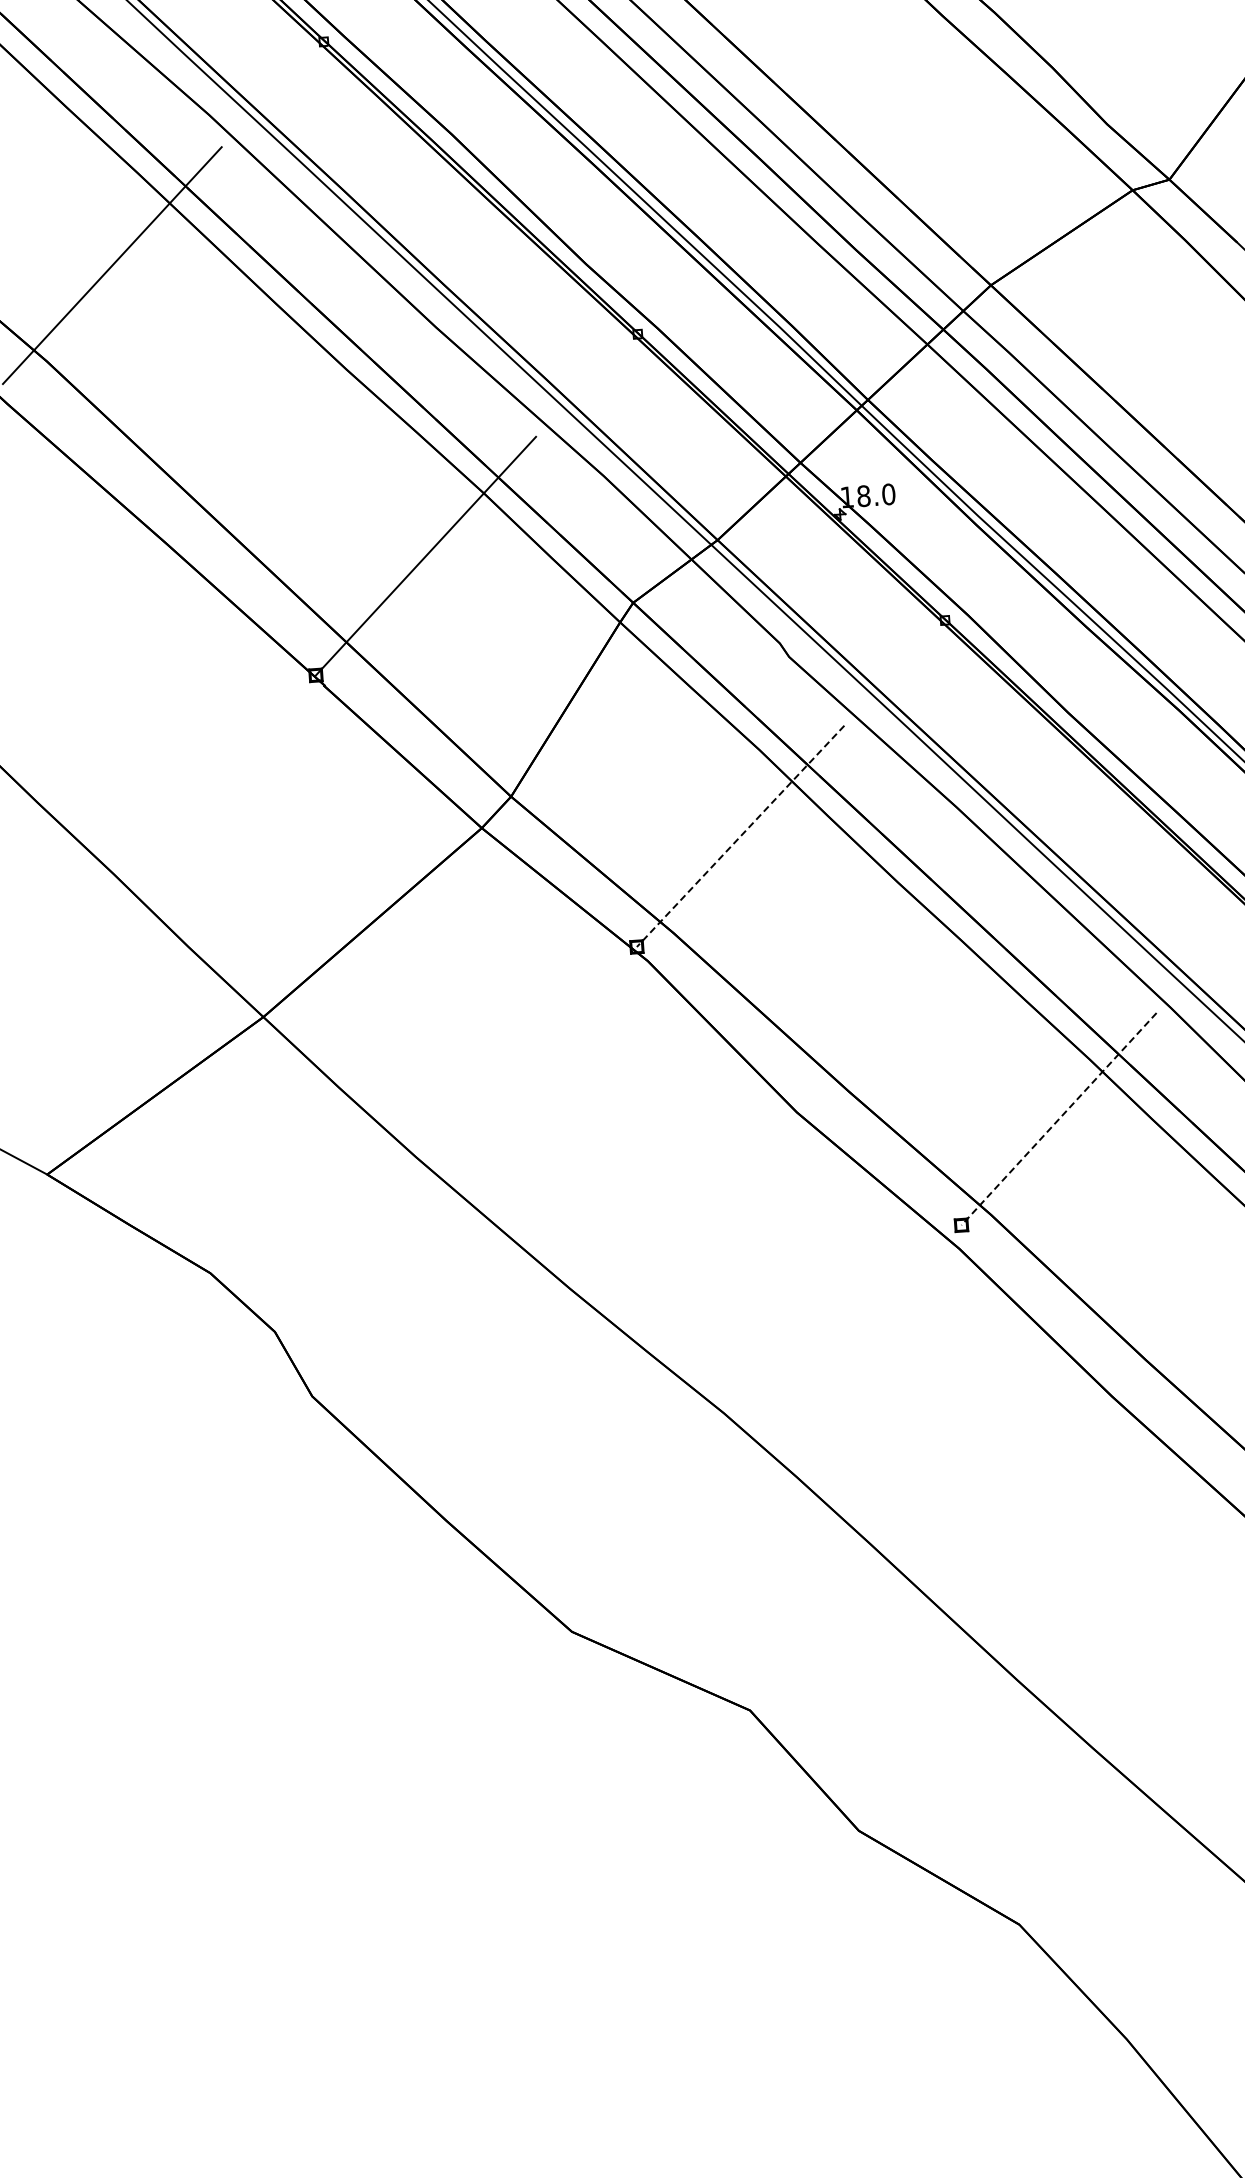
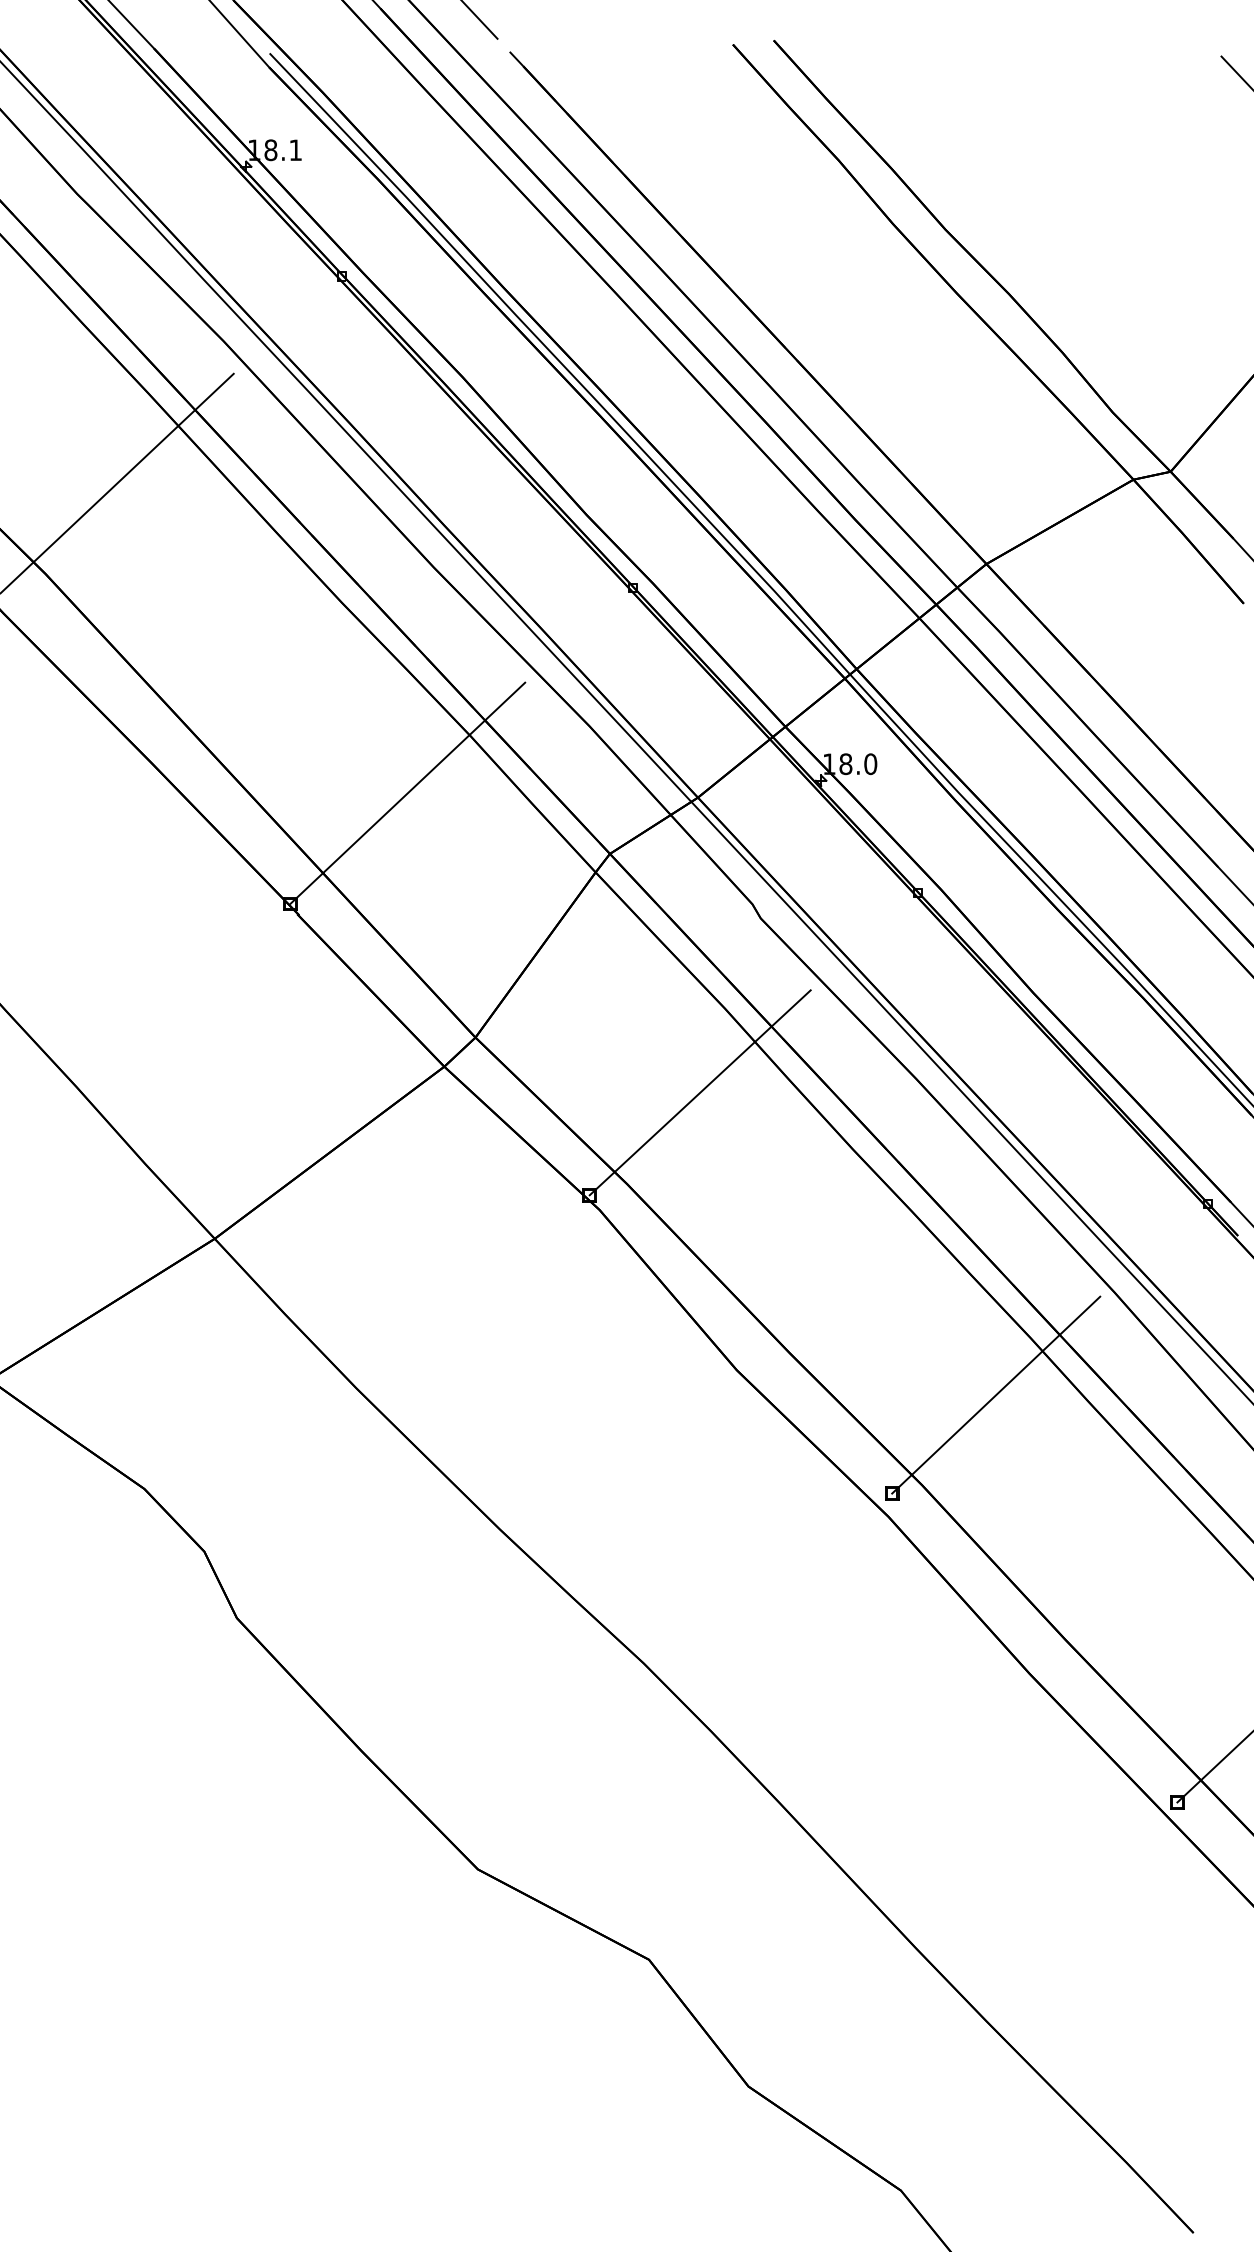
line: (740, 836) -> (700, 1092), dashed -> solid
line: (1058, 1119) -> (995, 1395), dashed -> solid

